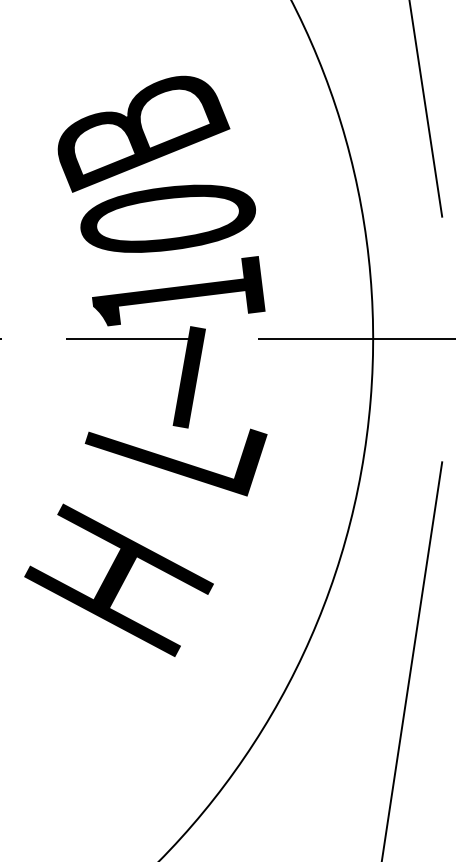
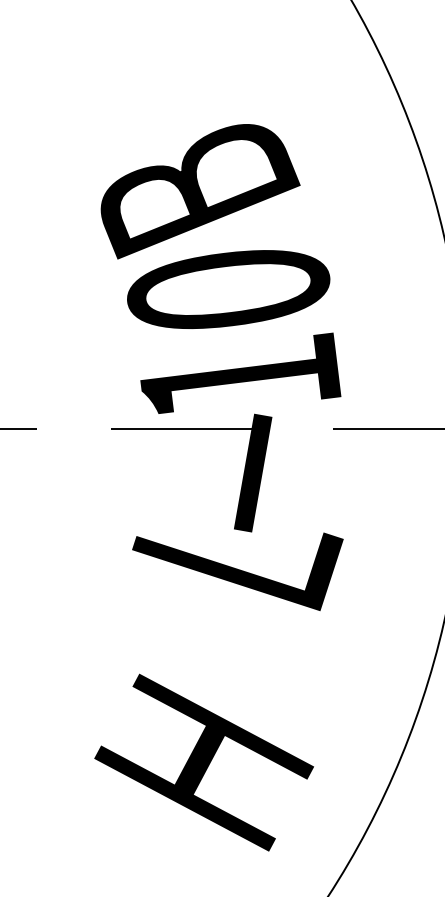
text: (118, 579) -> (203, 761), moved

